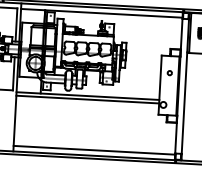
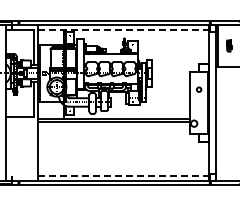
line: (101, 13) -> (123, 30), solid -> dashed
line: (94, 150) -> (123, 175), solid -> dashed

